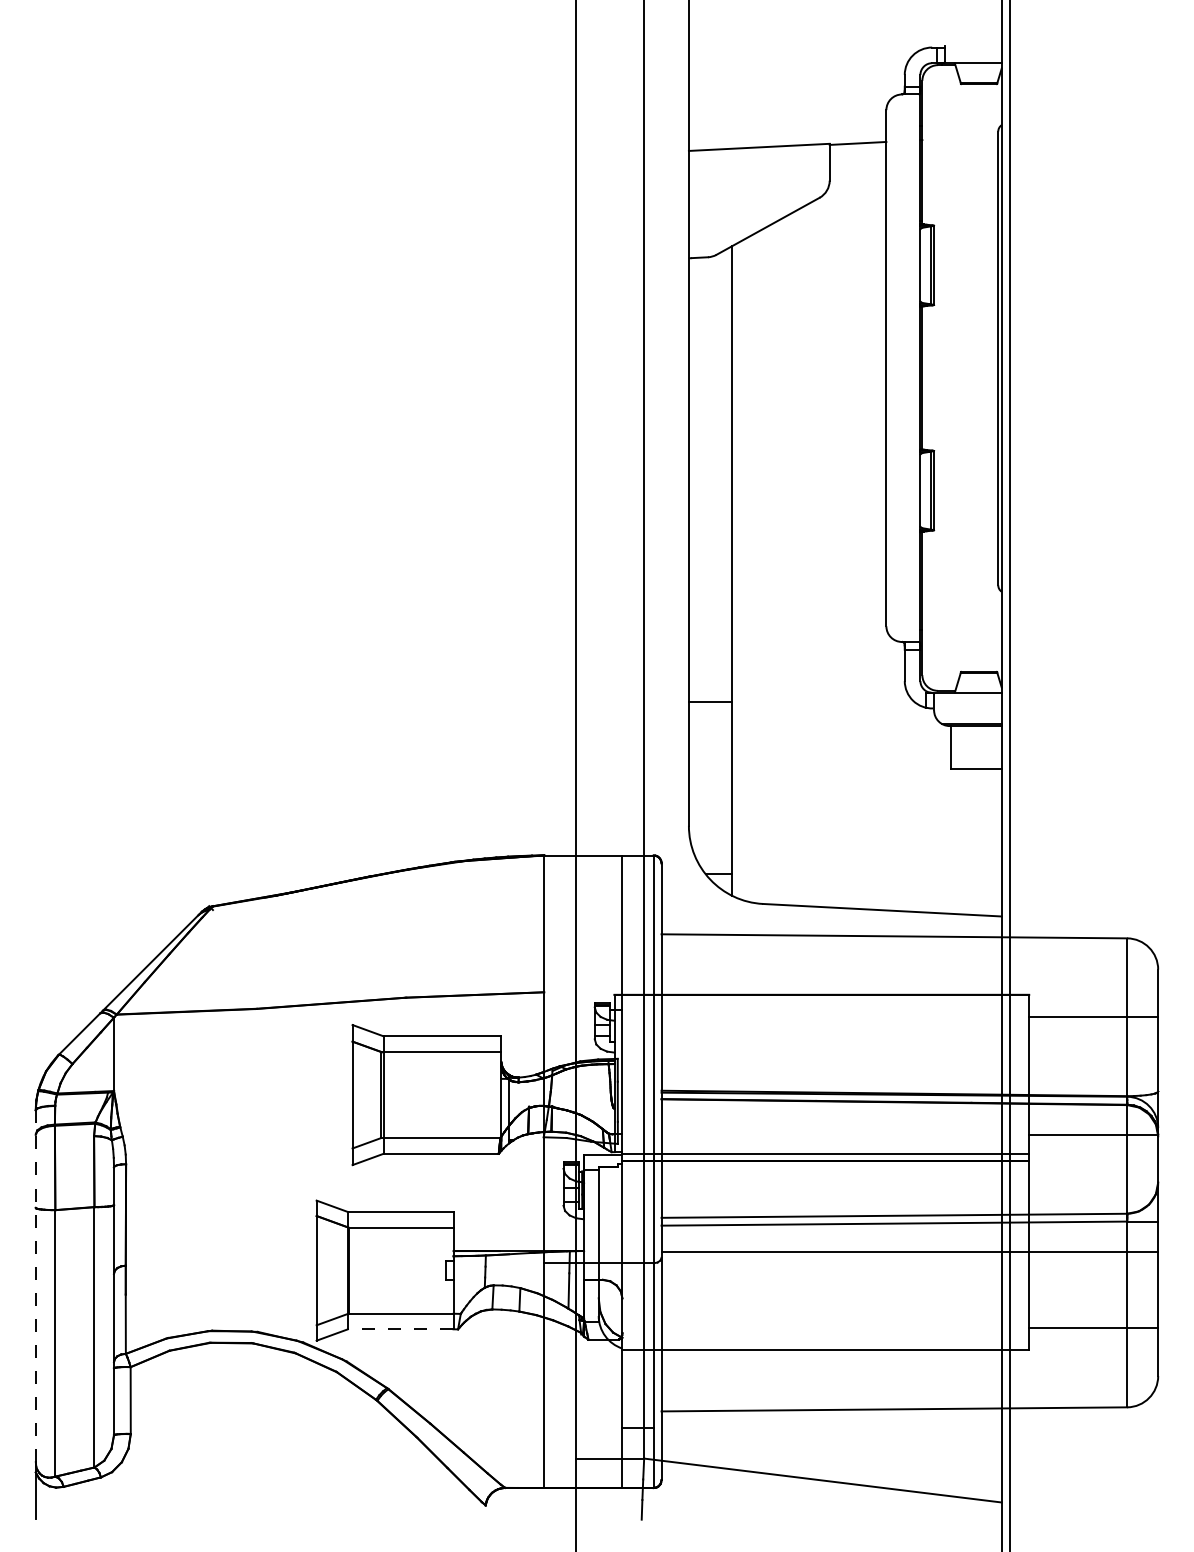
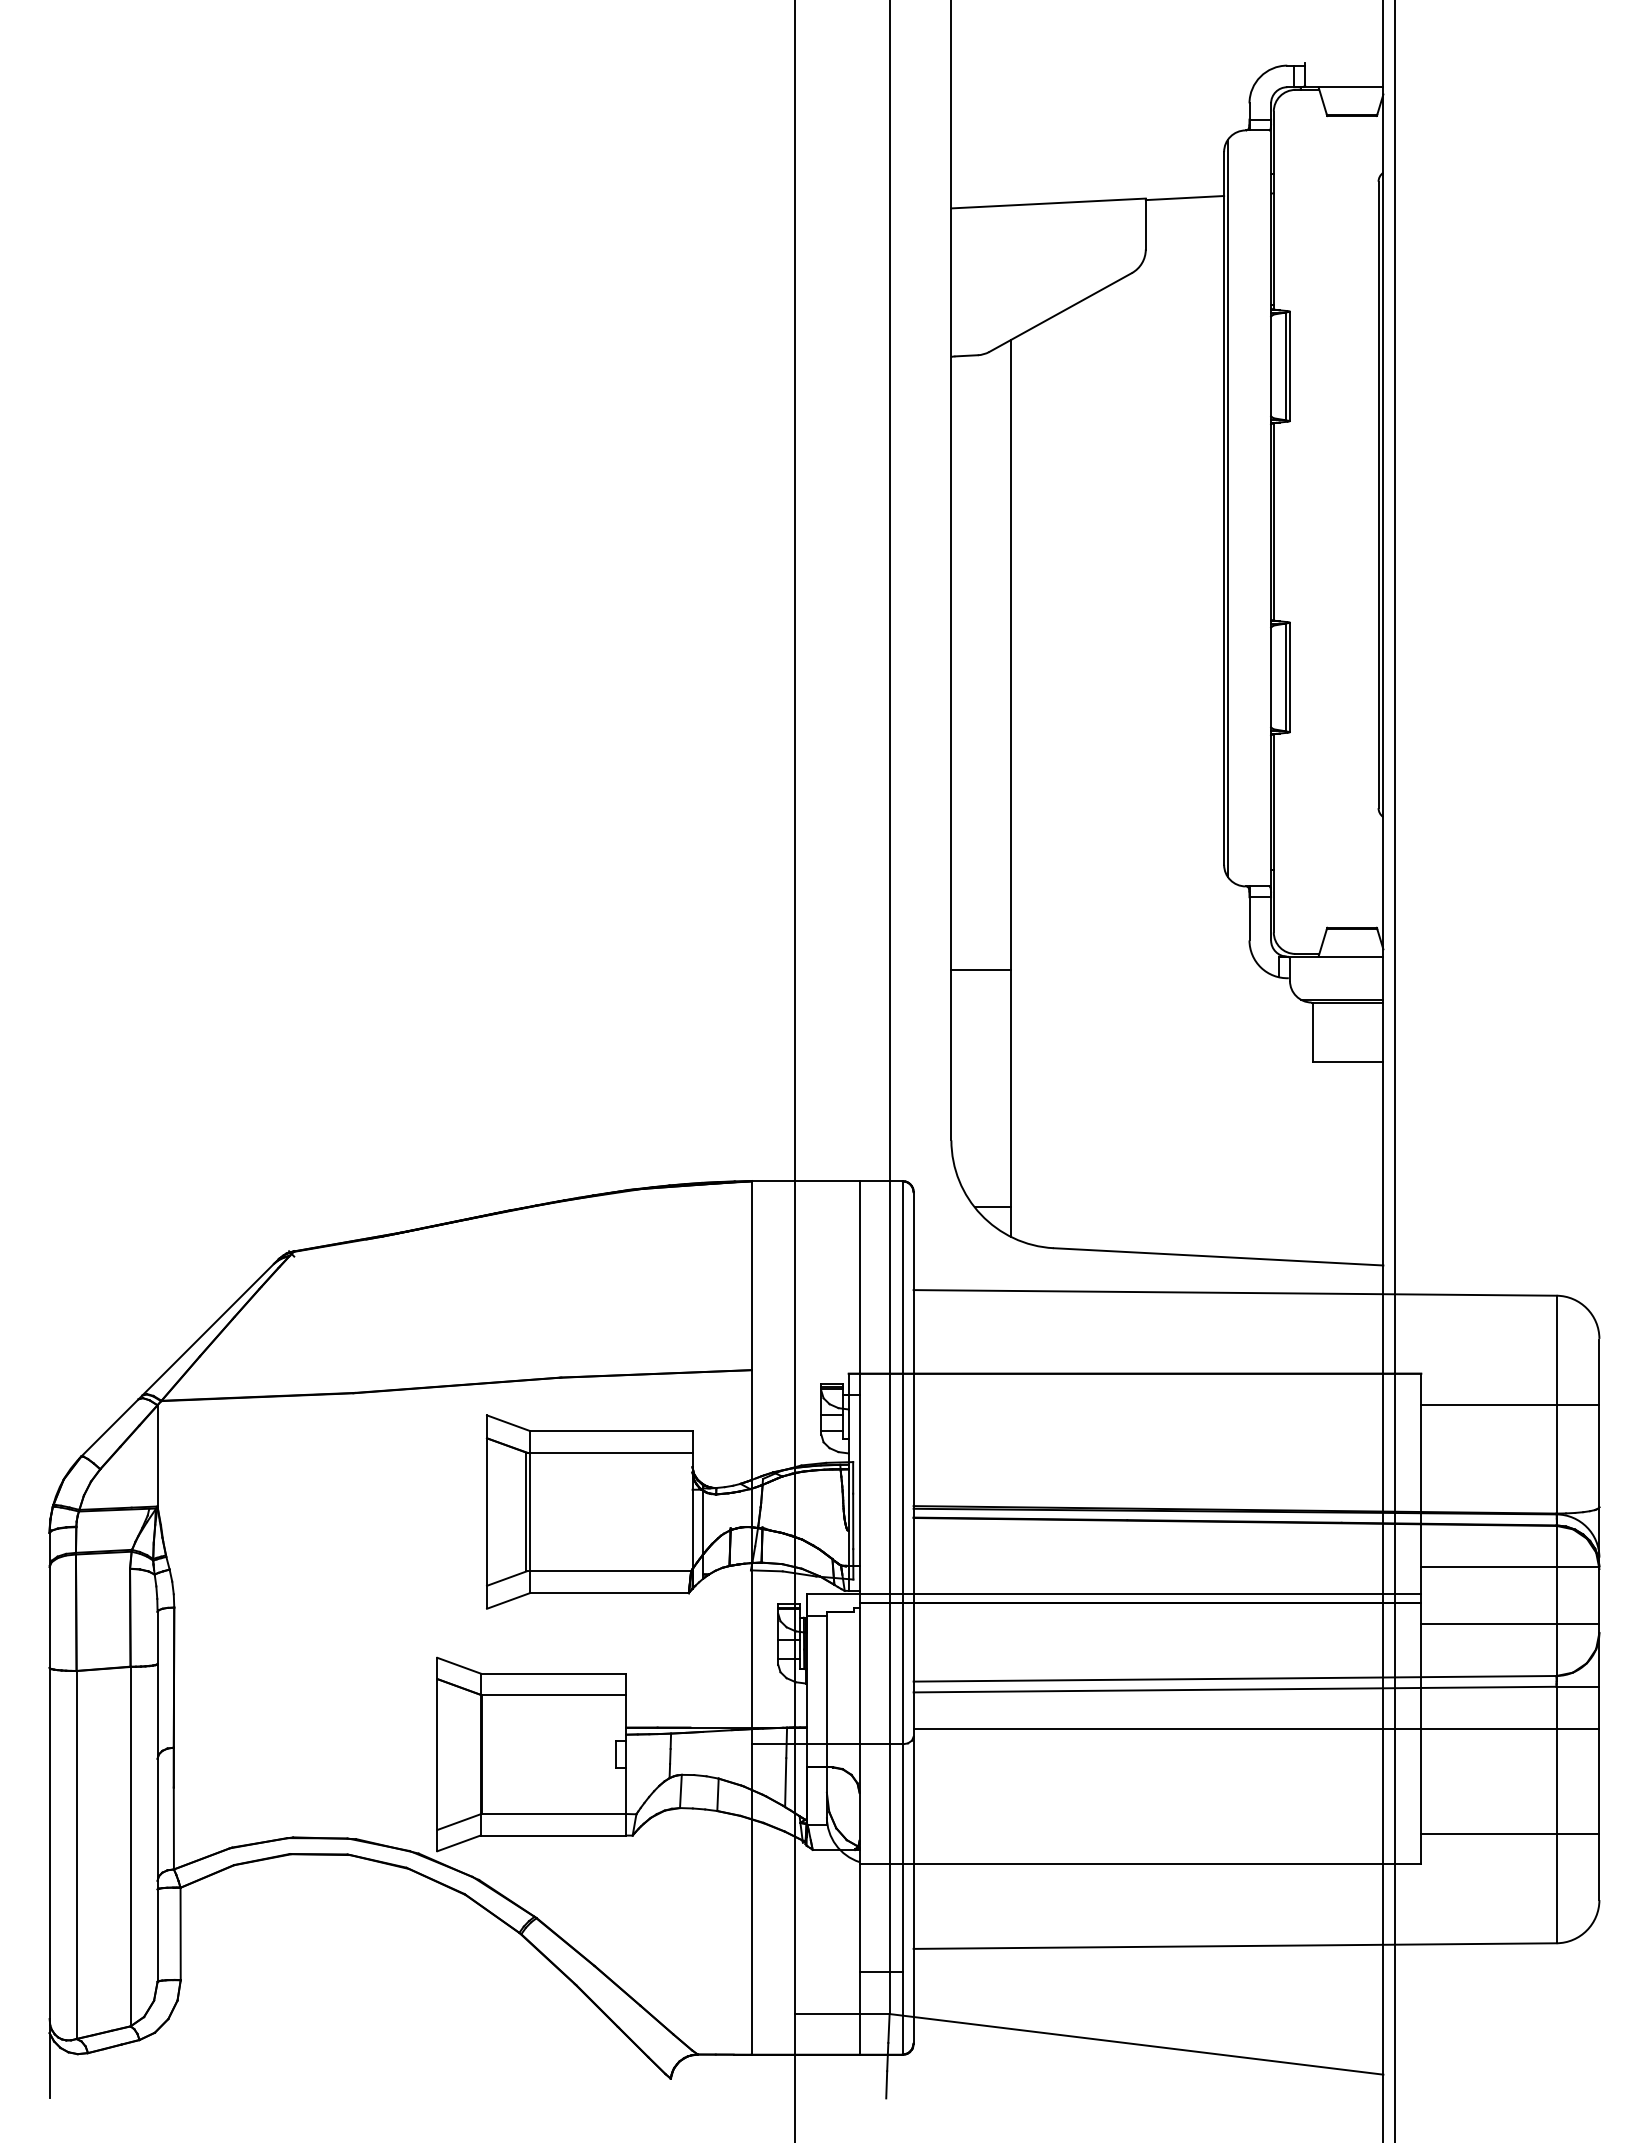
line: (888, 368) -> (1227, 508), added
line: (1093, 1175) -> (1510, 1623), added
line: (35, 1285) -> (49, 1775), dashed -> solid
line: (400, 1329) -> (553, 1835), dashed -> solid

